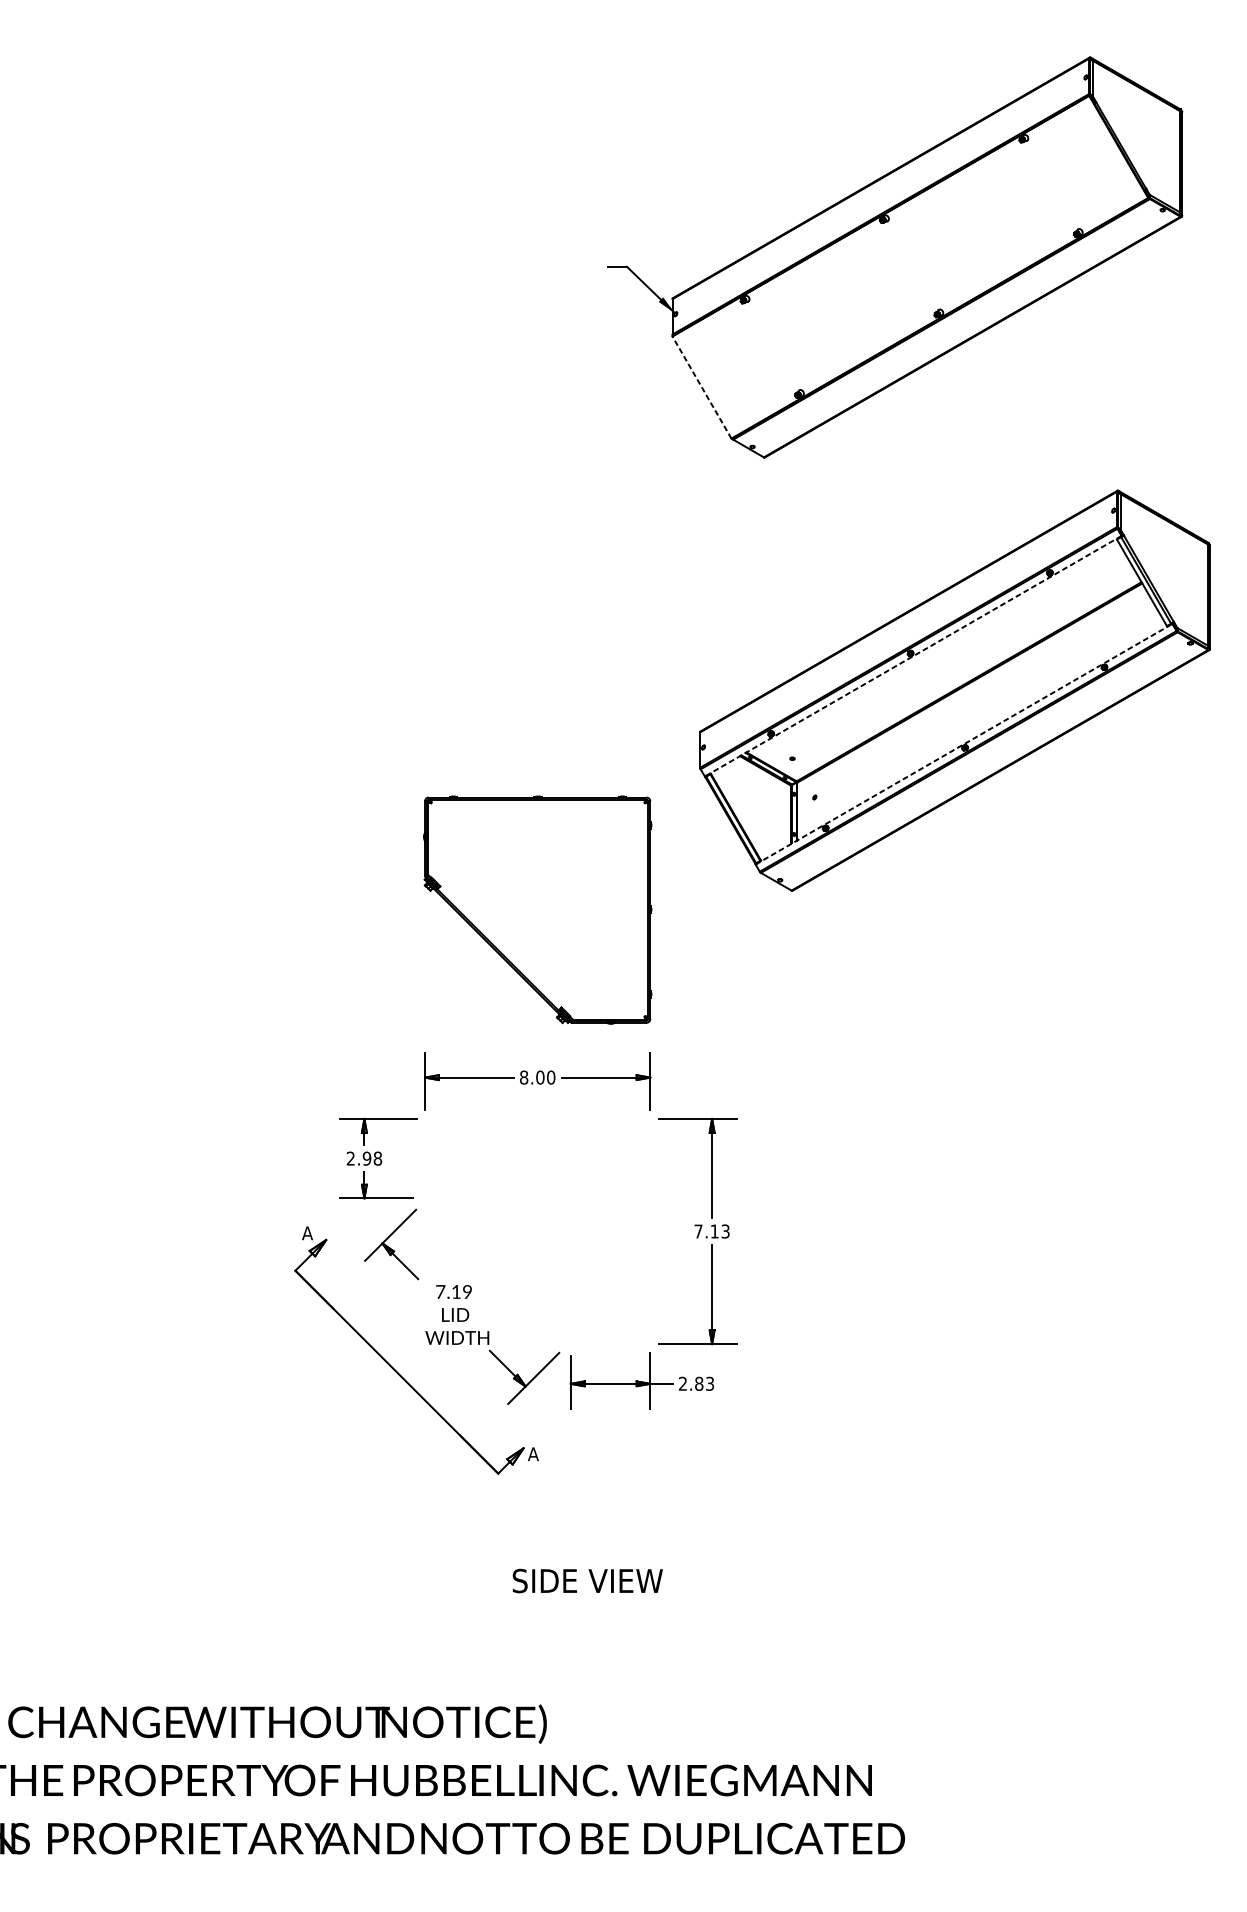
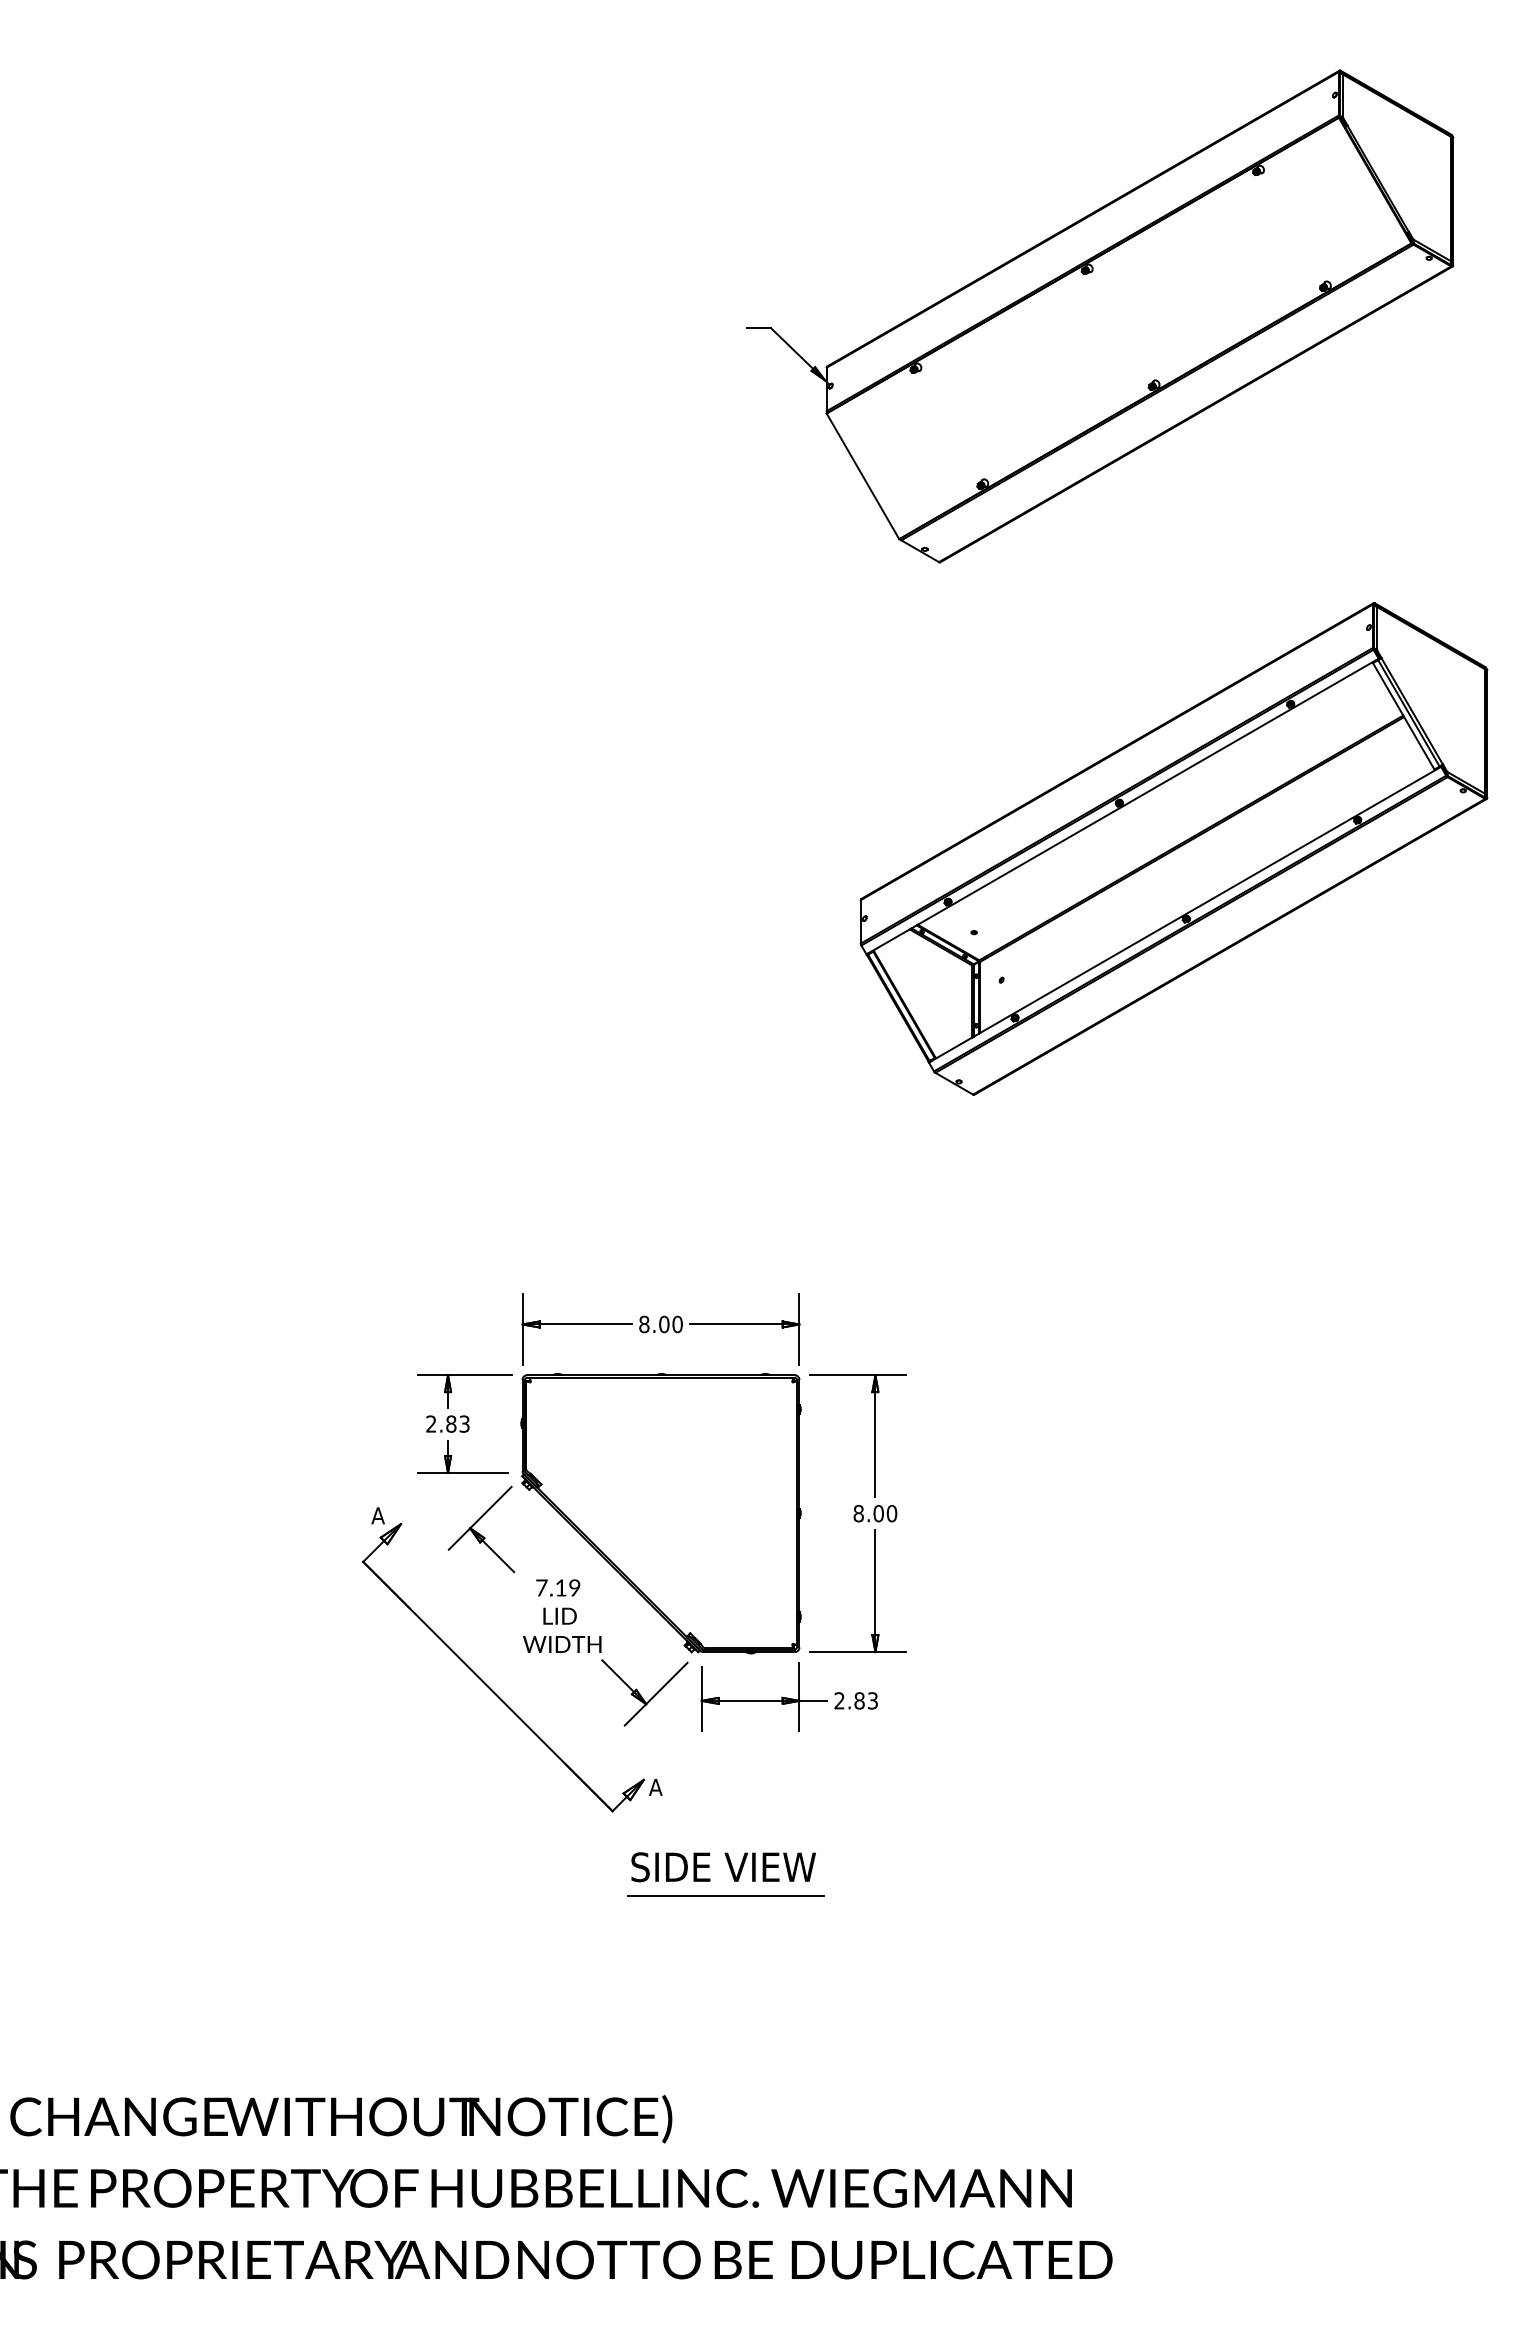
line: (701, 387) -> (862, 476), dashed -> solid
line: (913, 656) -> (1122, 806), dashed -> solid
line: (964, 744) -> (1185, 914), dashed -> solid
part: (537, 910) -> (660, 1513), moved
text: (372, 1158) -> (457, 1423), 2.98 -> 2.83
text: (712, 1231) -> (875, 1513), 7.13 -> 8.00
line: (590, 1543) -> (725, 1896), added
text: (587, 1581) -> (723, 1867), moved

